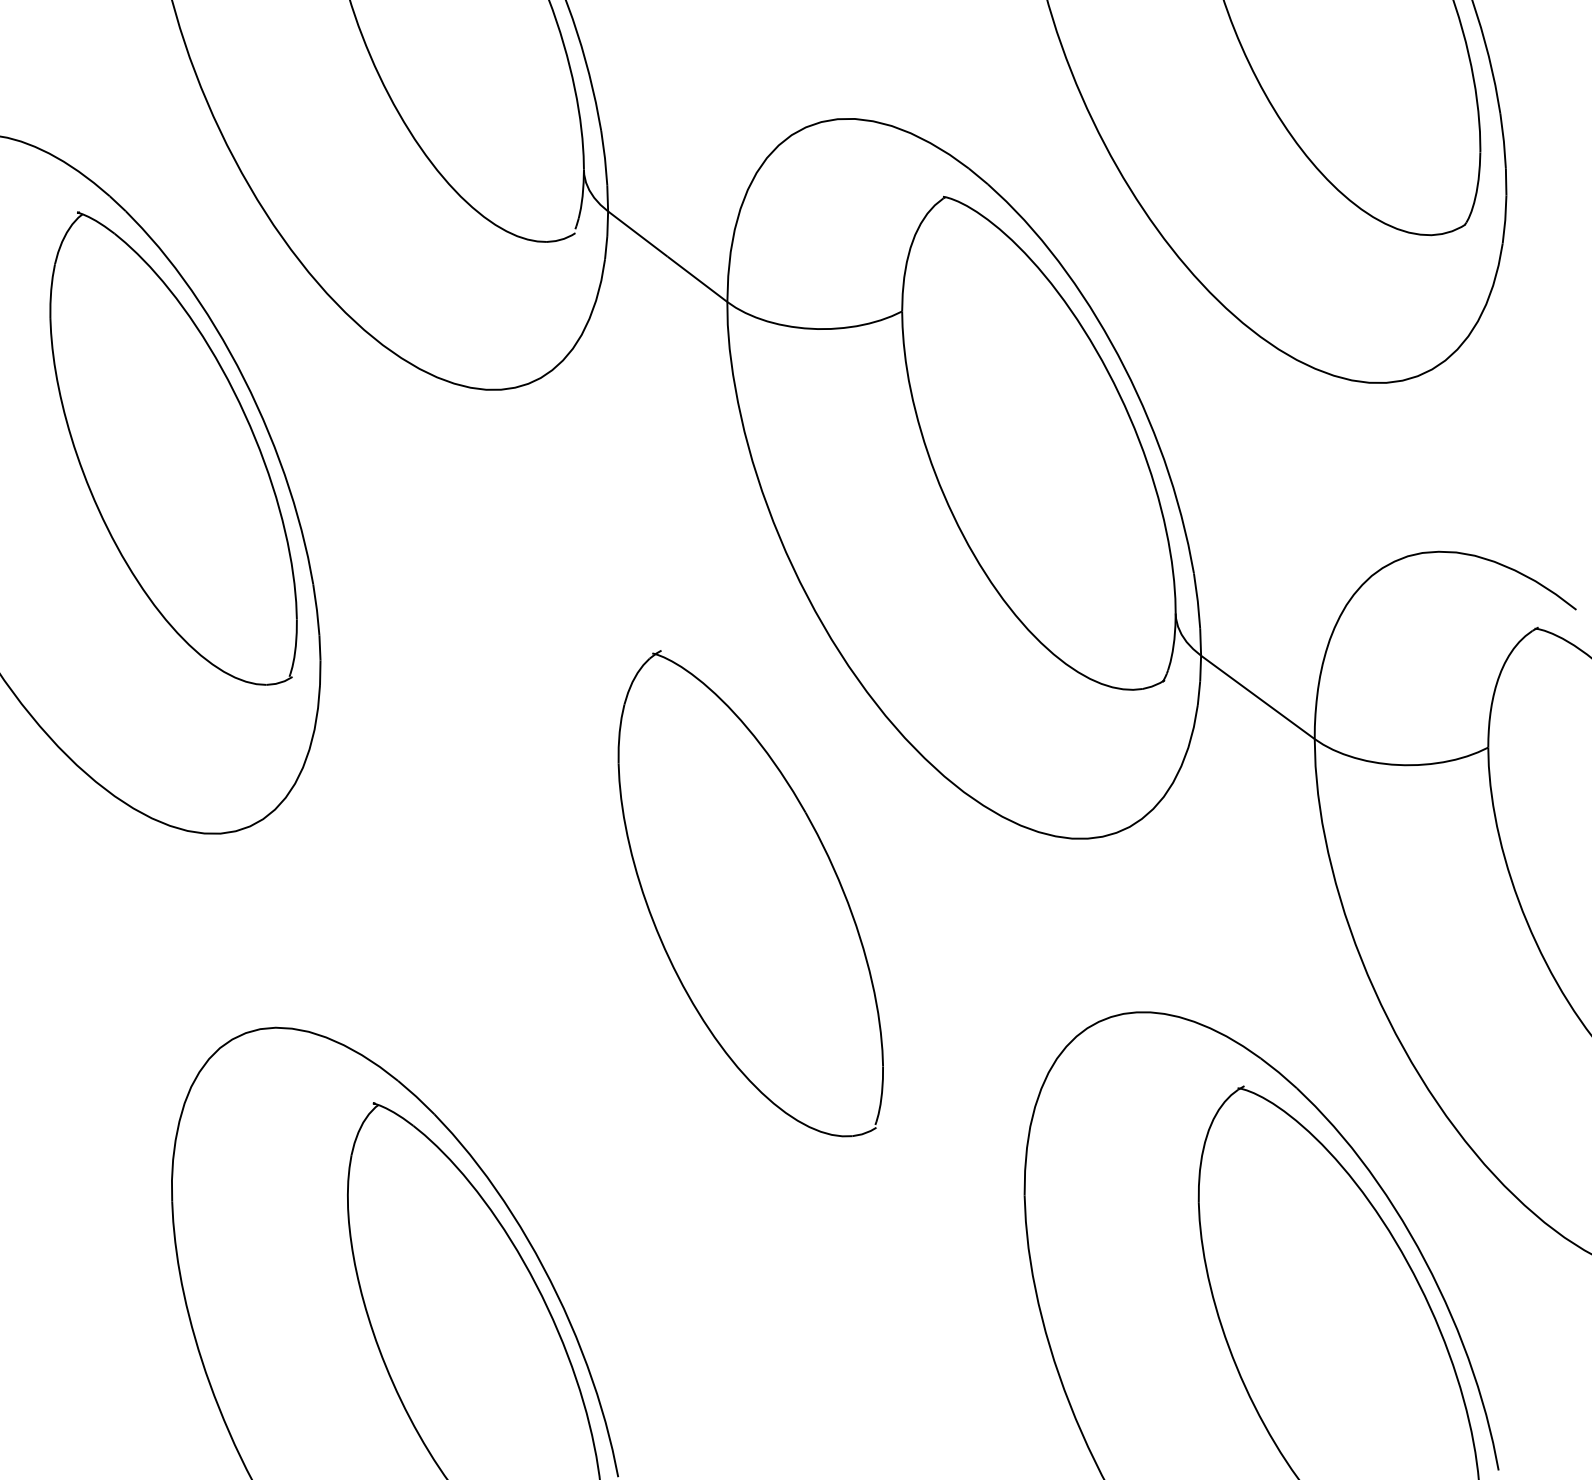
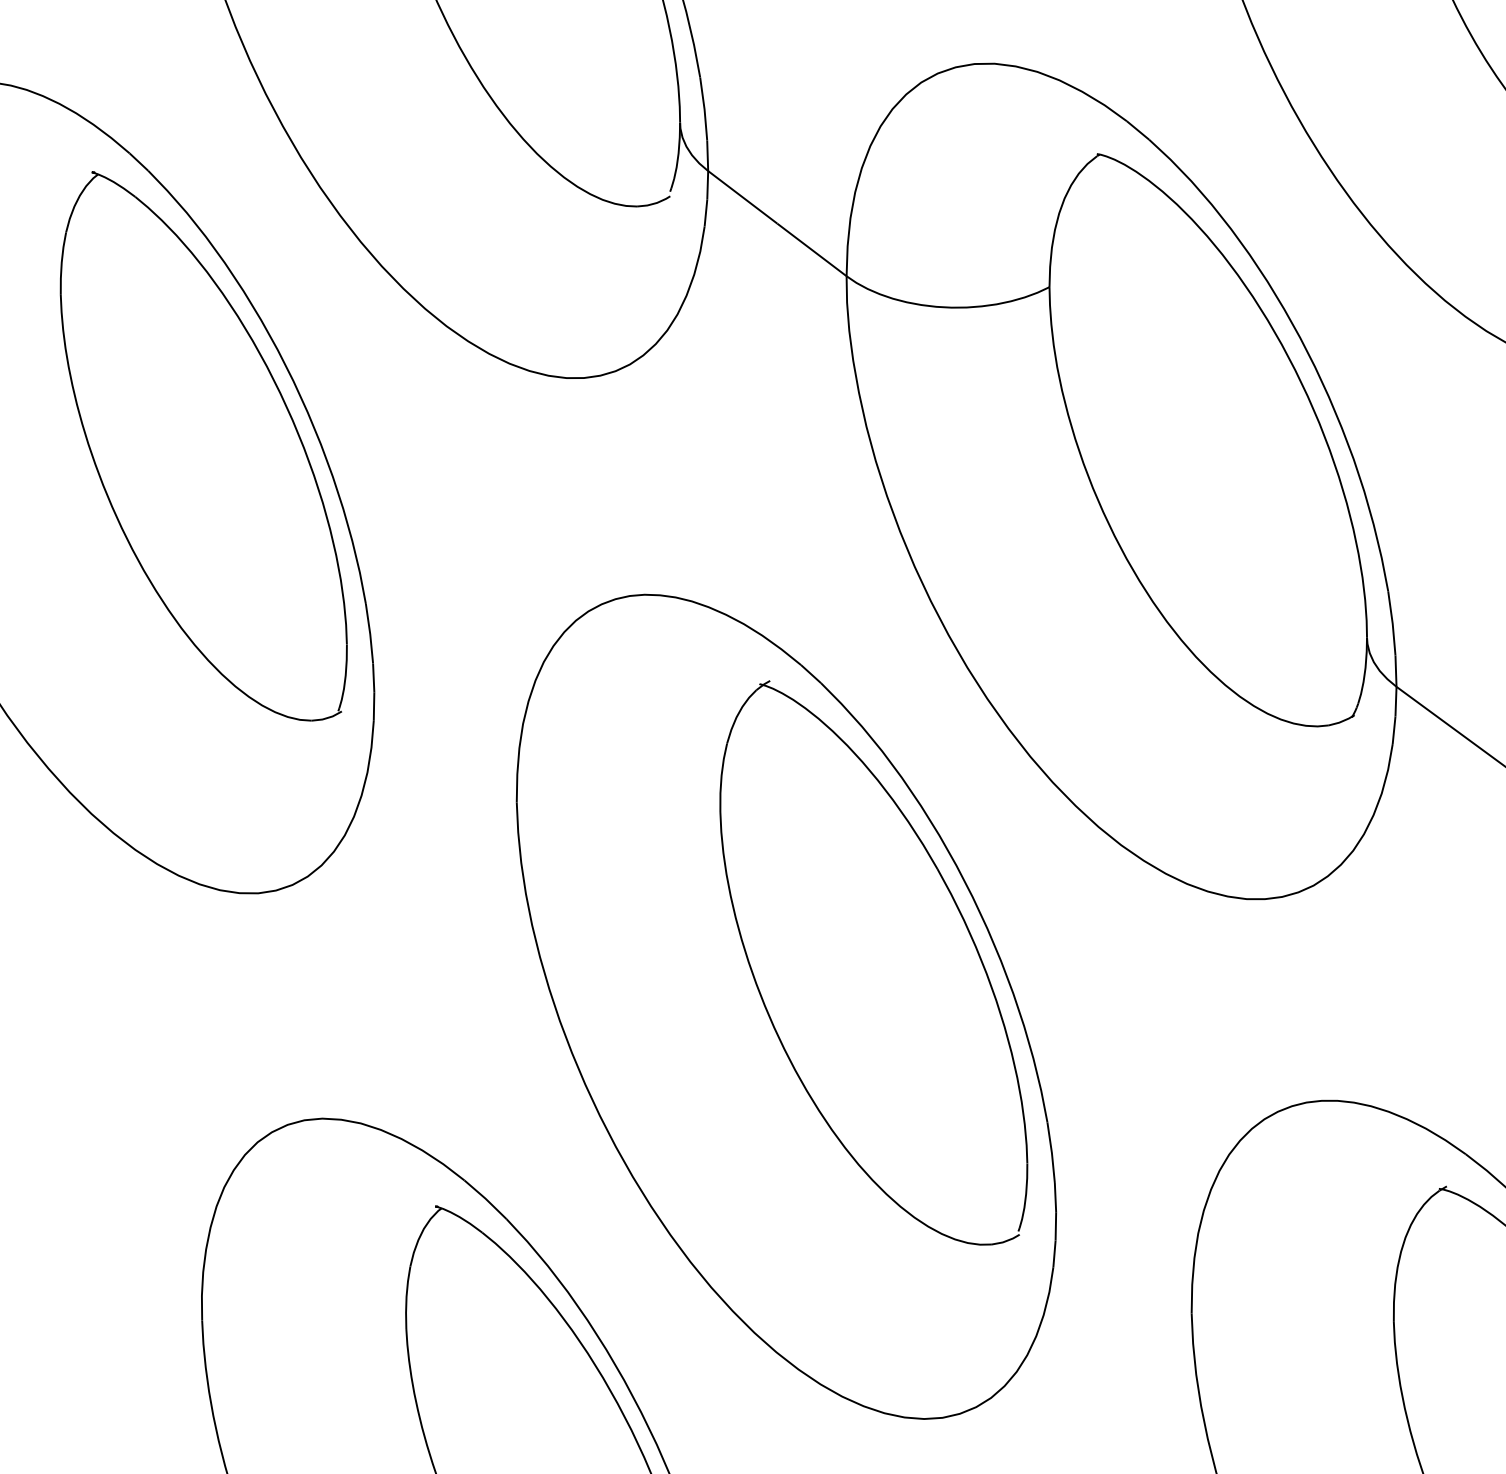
part: (675, 931) -> (786, 1006), added

